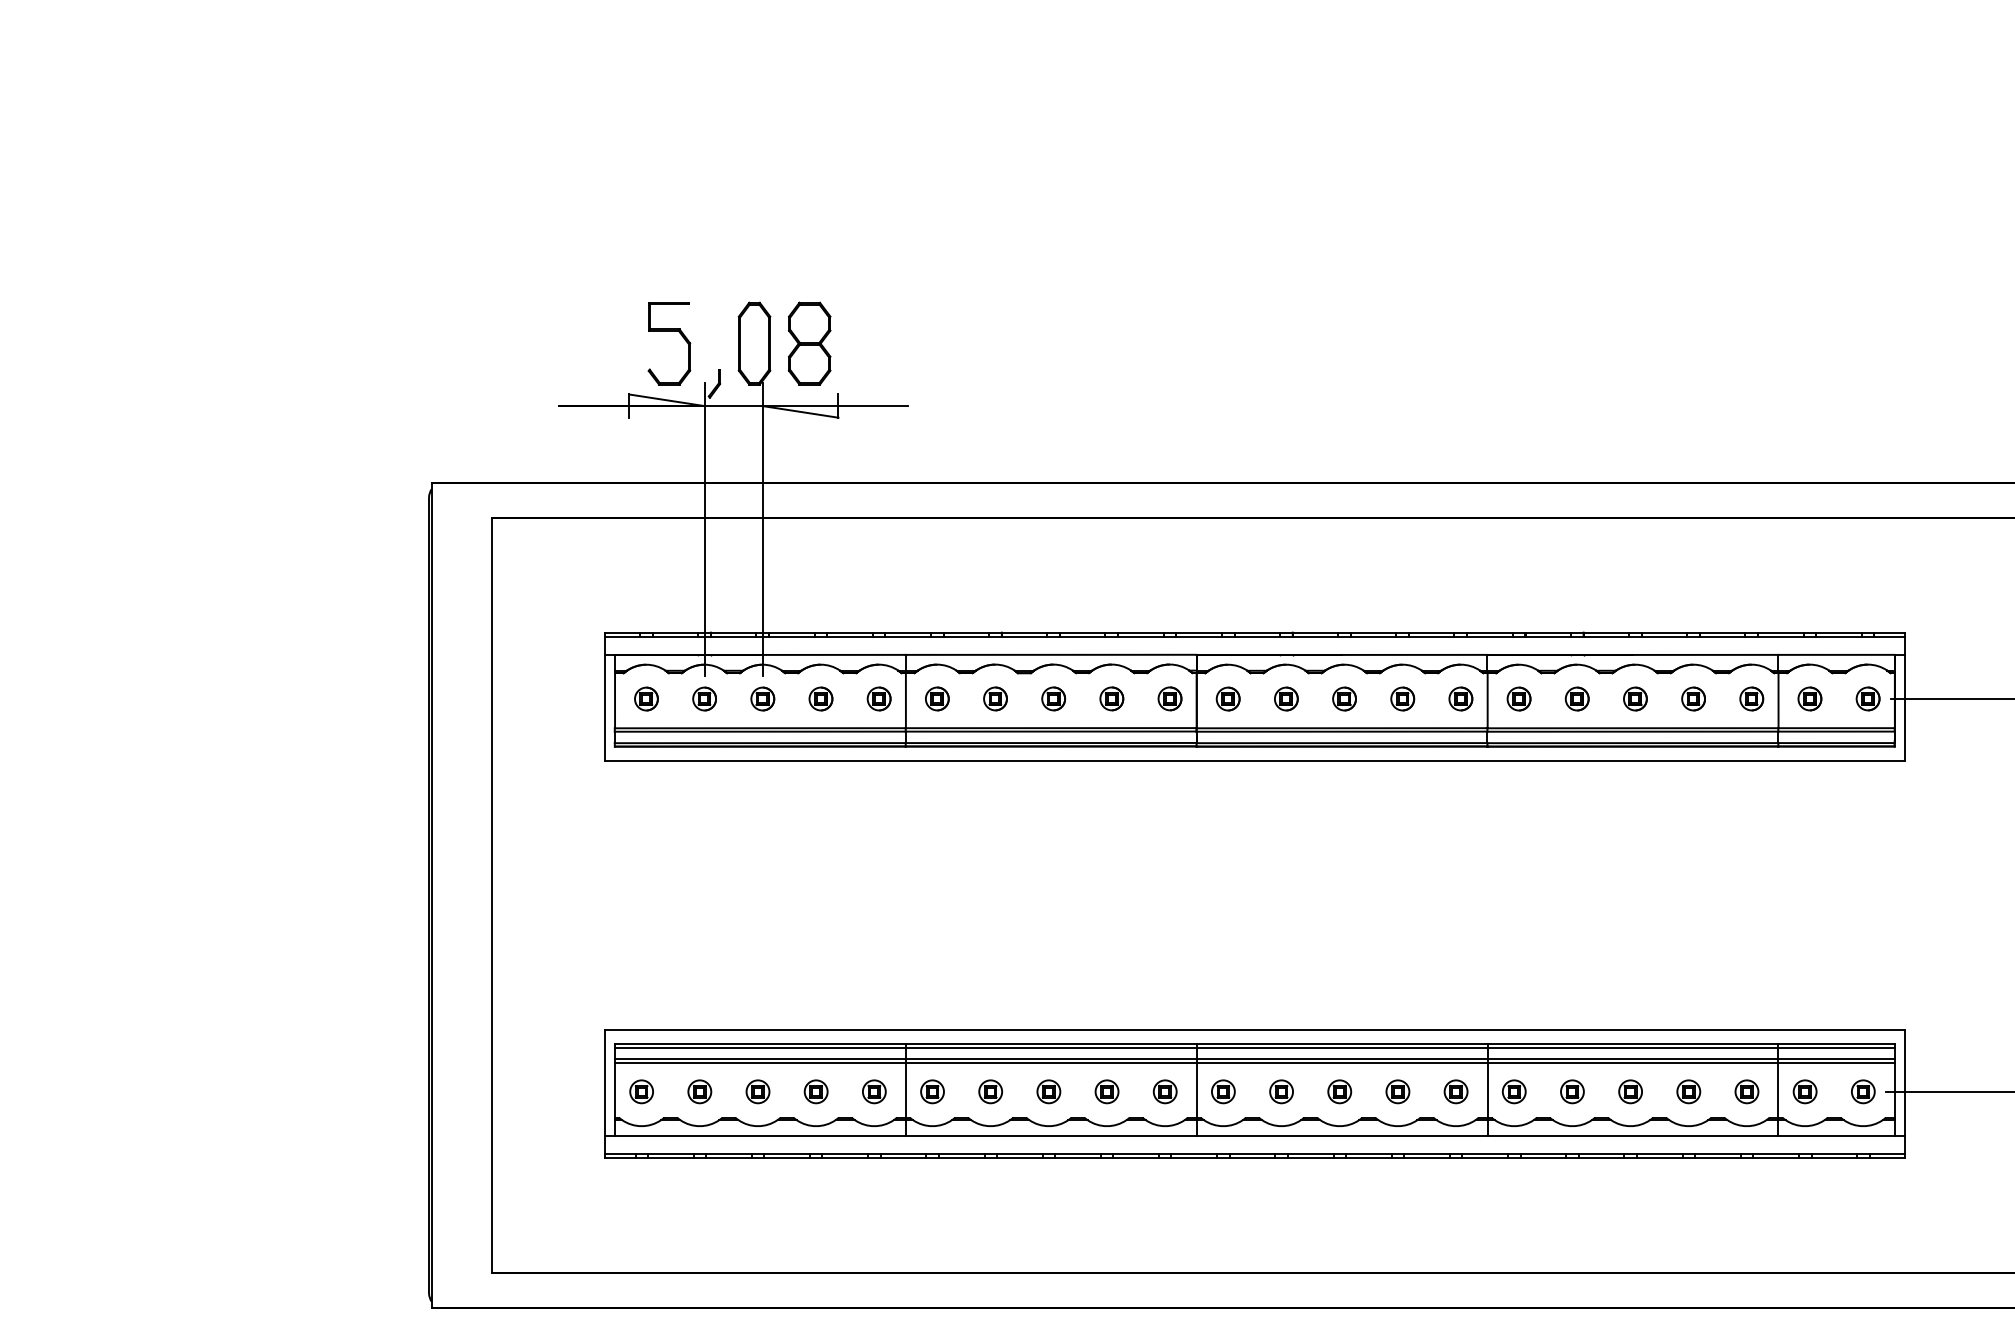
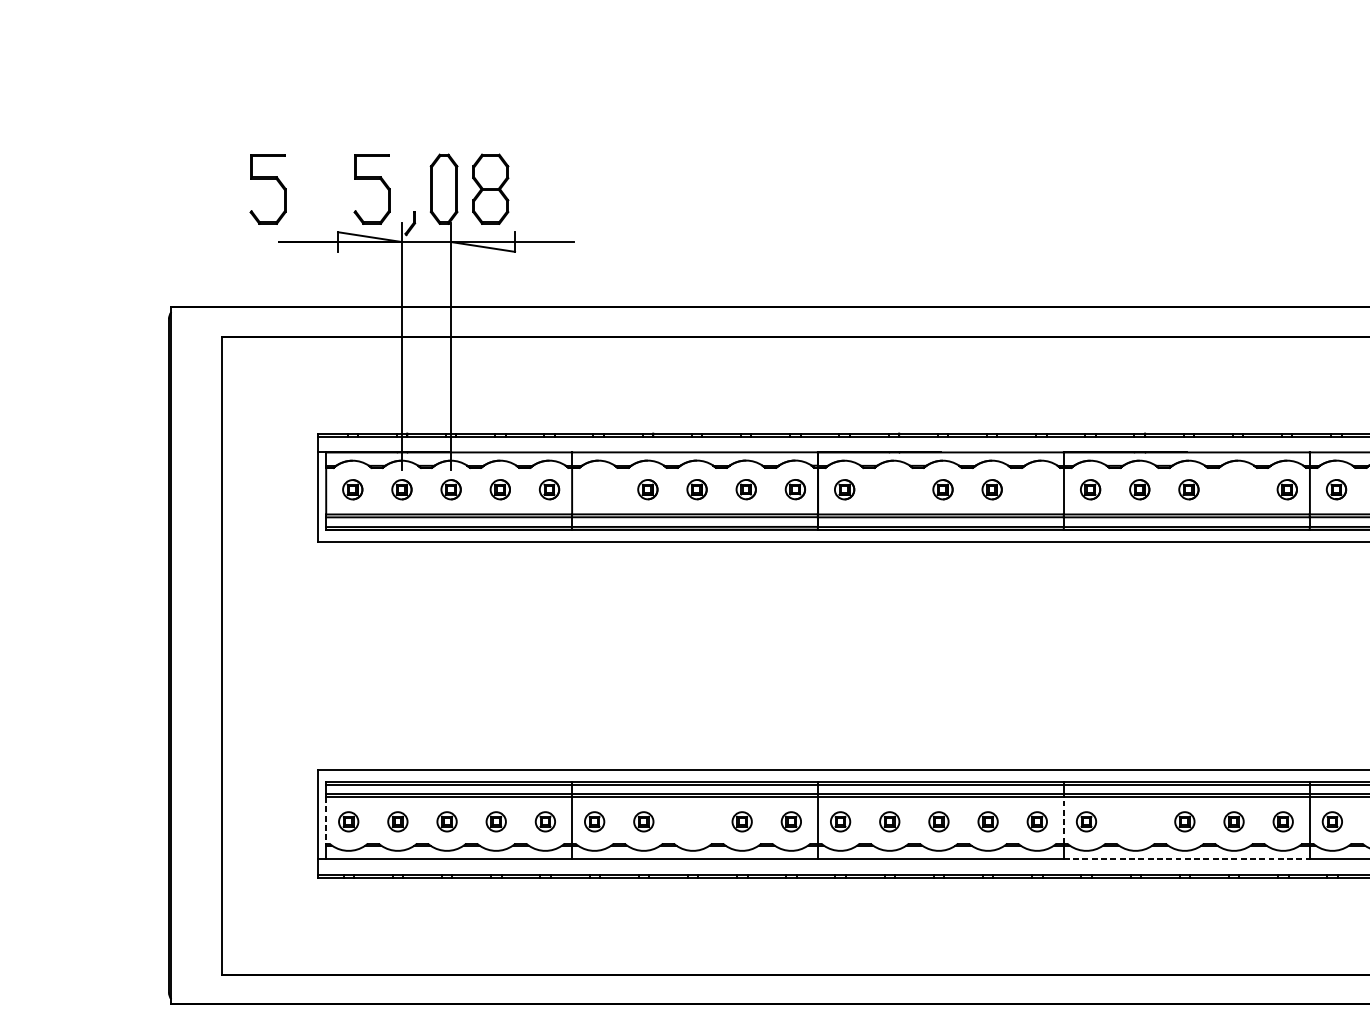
part: (546, 331) -> (268, 178), added
part: (937, 698) -> (598, 489), removed
part: (1286, 698) -> (893, 489), removed
part: (1460, 698) -> (1041, 489), removed
part: (1693, 698) -> (1238, 489), removed
line: (1487, 1089) -> (1063, 819), solid -> dashed
line: (614, 1090) -> (325, 820), solid -> dashed
part: (1048, 1091) -> (692, 821), removed
part: (1572, 1091) -> (1135, 821), removed
line: (1633, 1135) -> (1187, 858), solid -> dashed

